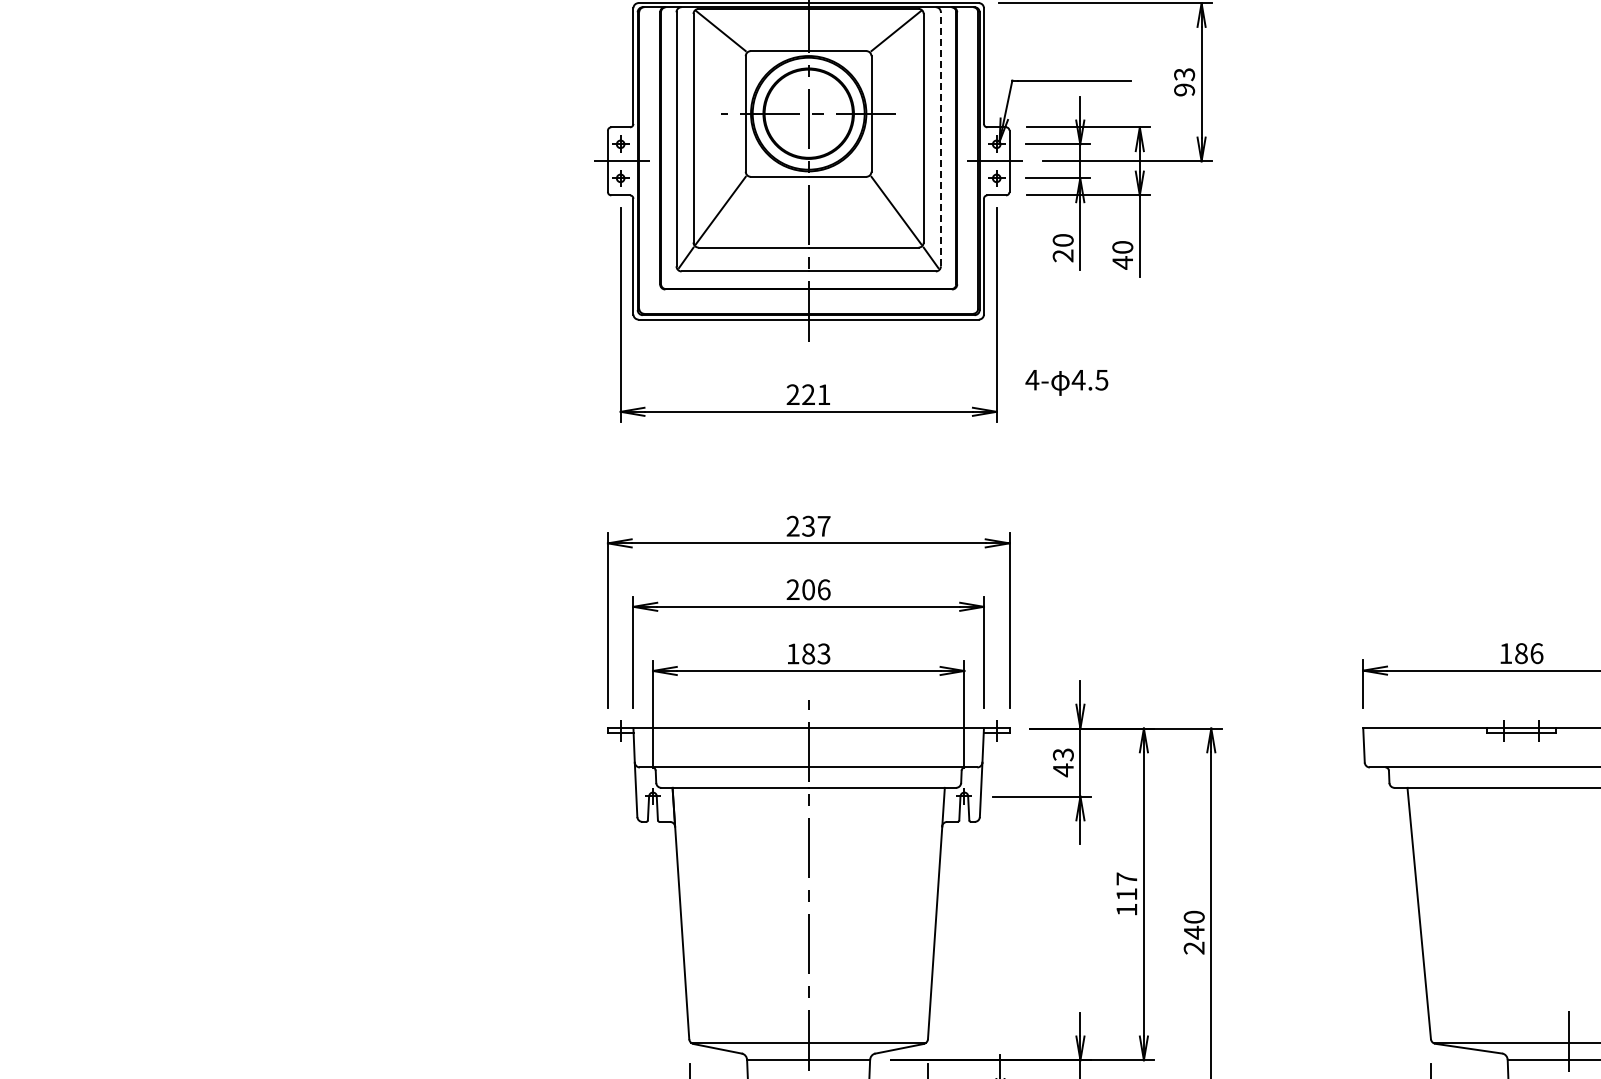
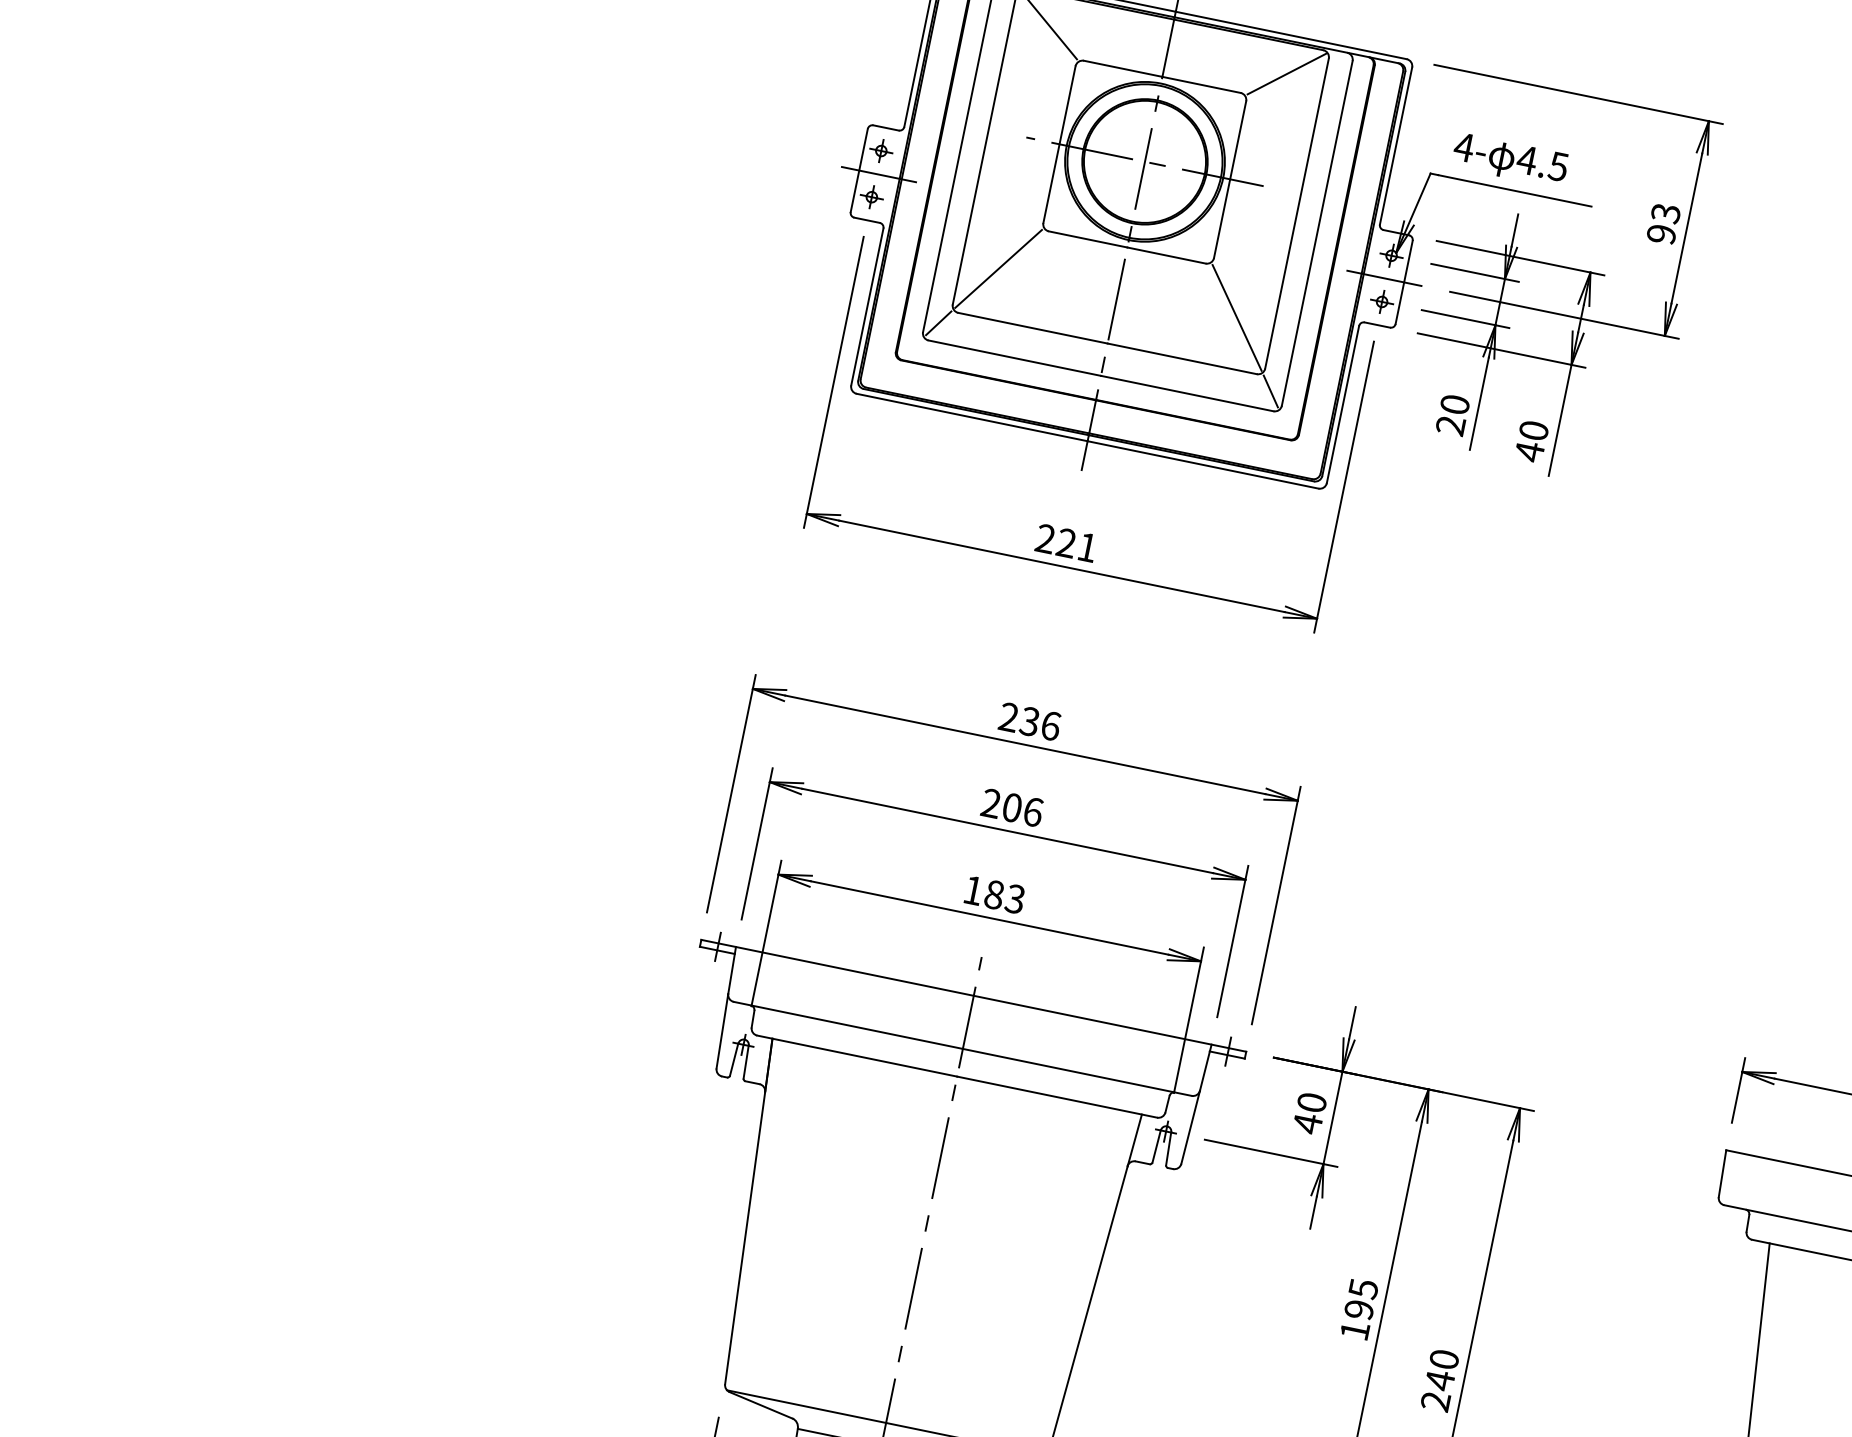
line: (940, 138) -> (1316, 232), dashed -> solid
text: (1066, 382) -> (1509, 160), moved
text: (823, 525) -> (1050, 724), 237 -> 236
text: (1063, 754) -> (1312, 1102), 43 -> 40
text: (1126, 886) -> (1360, 1298), 117 -> 195

